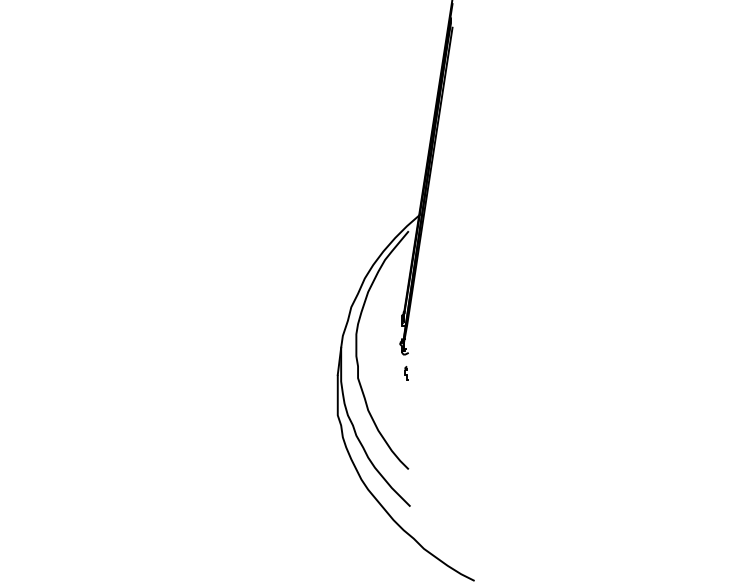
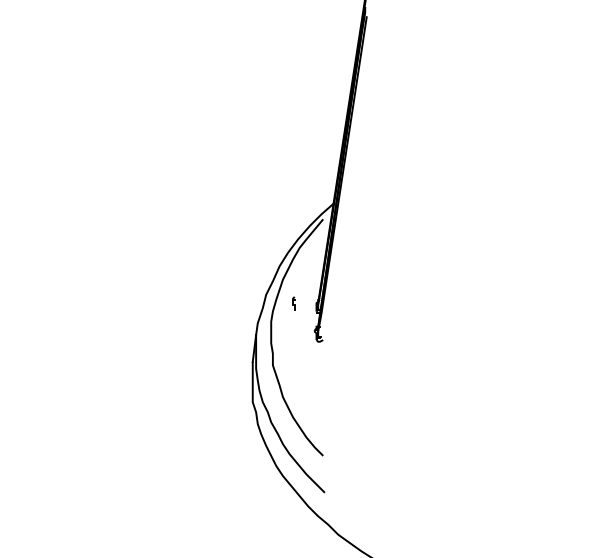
part: (406, 373) -> (294, 304), moved

